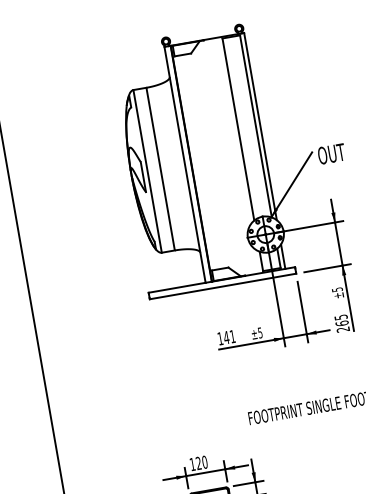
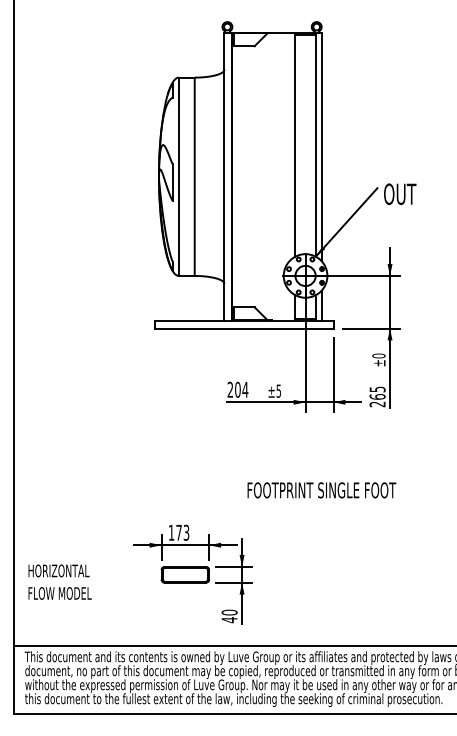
text: (336, 289) -> (378, 355), ±5 -> ±0
text: (226, 337) -> (237, 389), 141 -> 204
text: (201, 462) -> (182, 532), 120 -> 173

